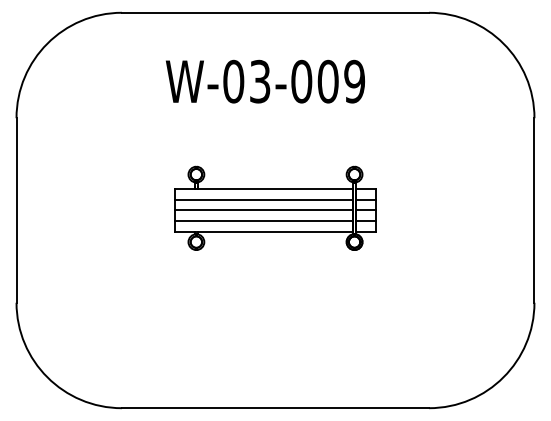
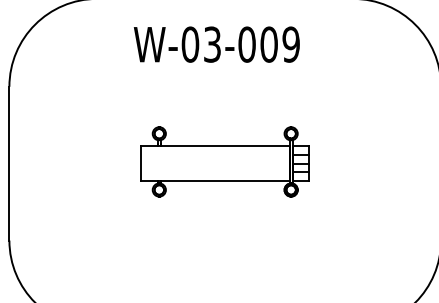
text: (265, 81) -> (216, 44), moved
line: (263, 199) -> (215, 154), removed
line: (263, 210) -> (215, 163), removed
line: (263, 221) -> (215, 172), removed

